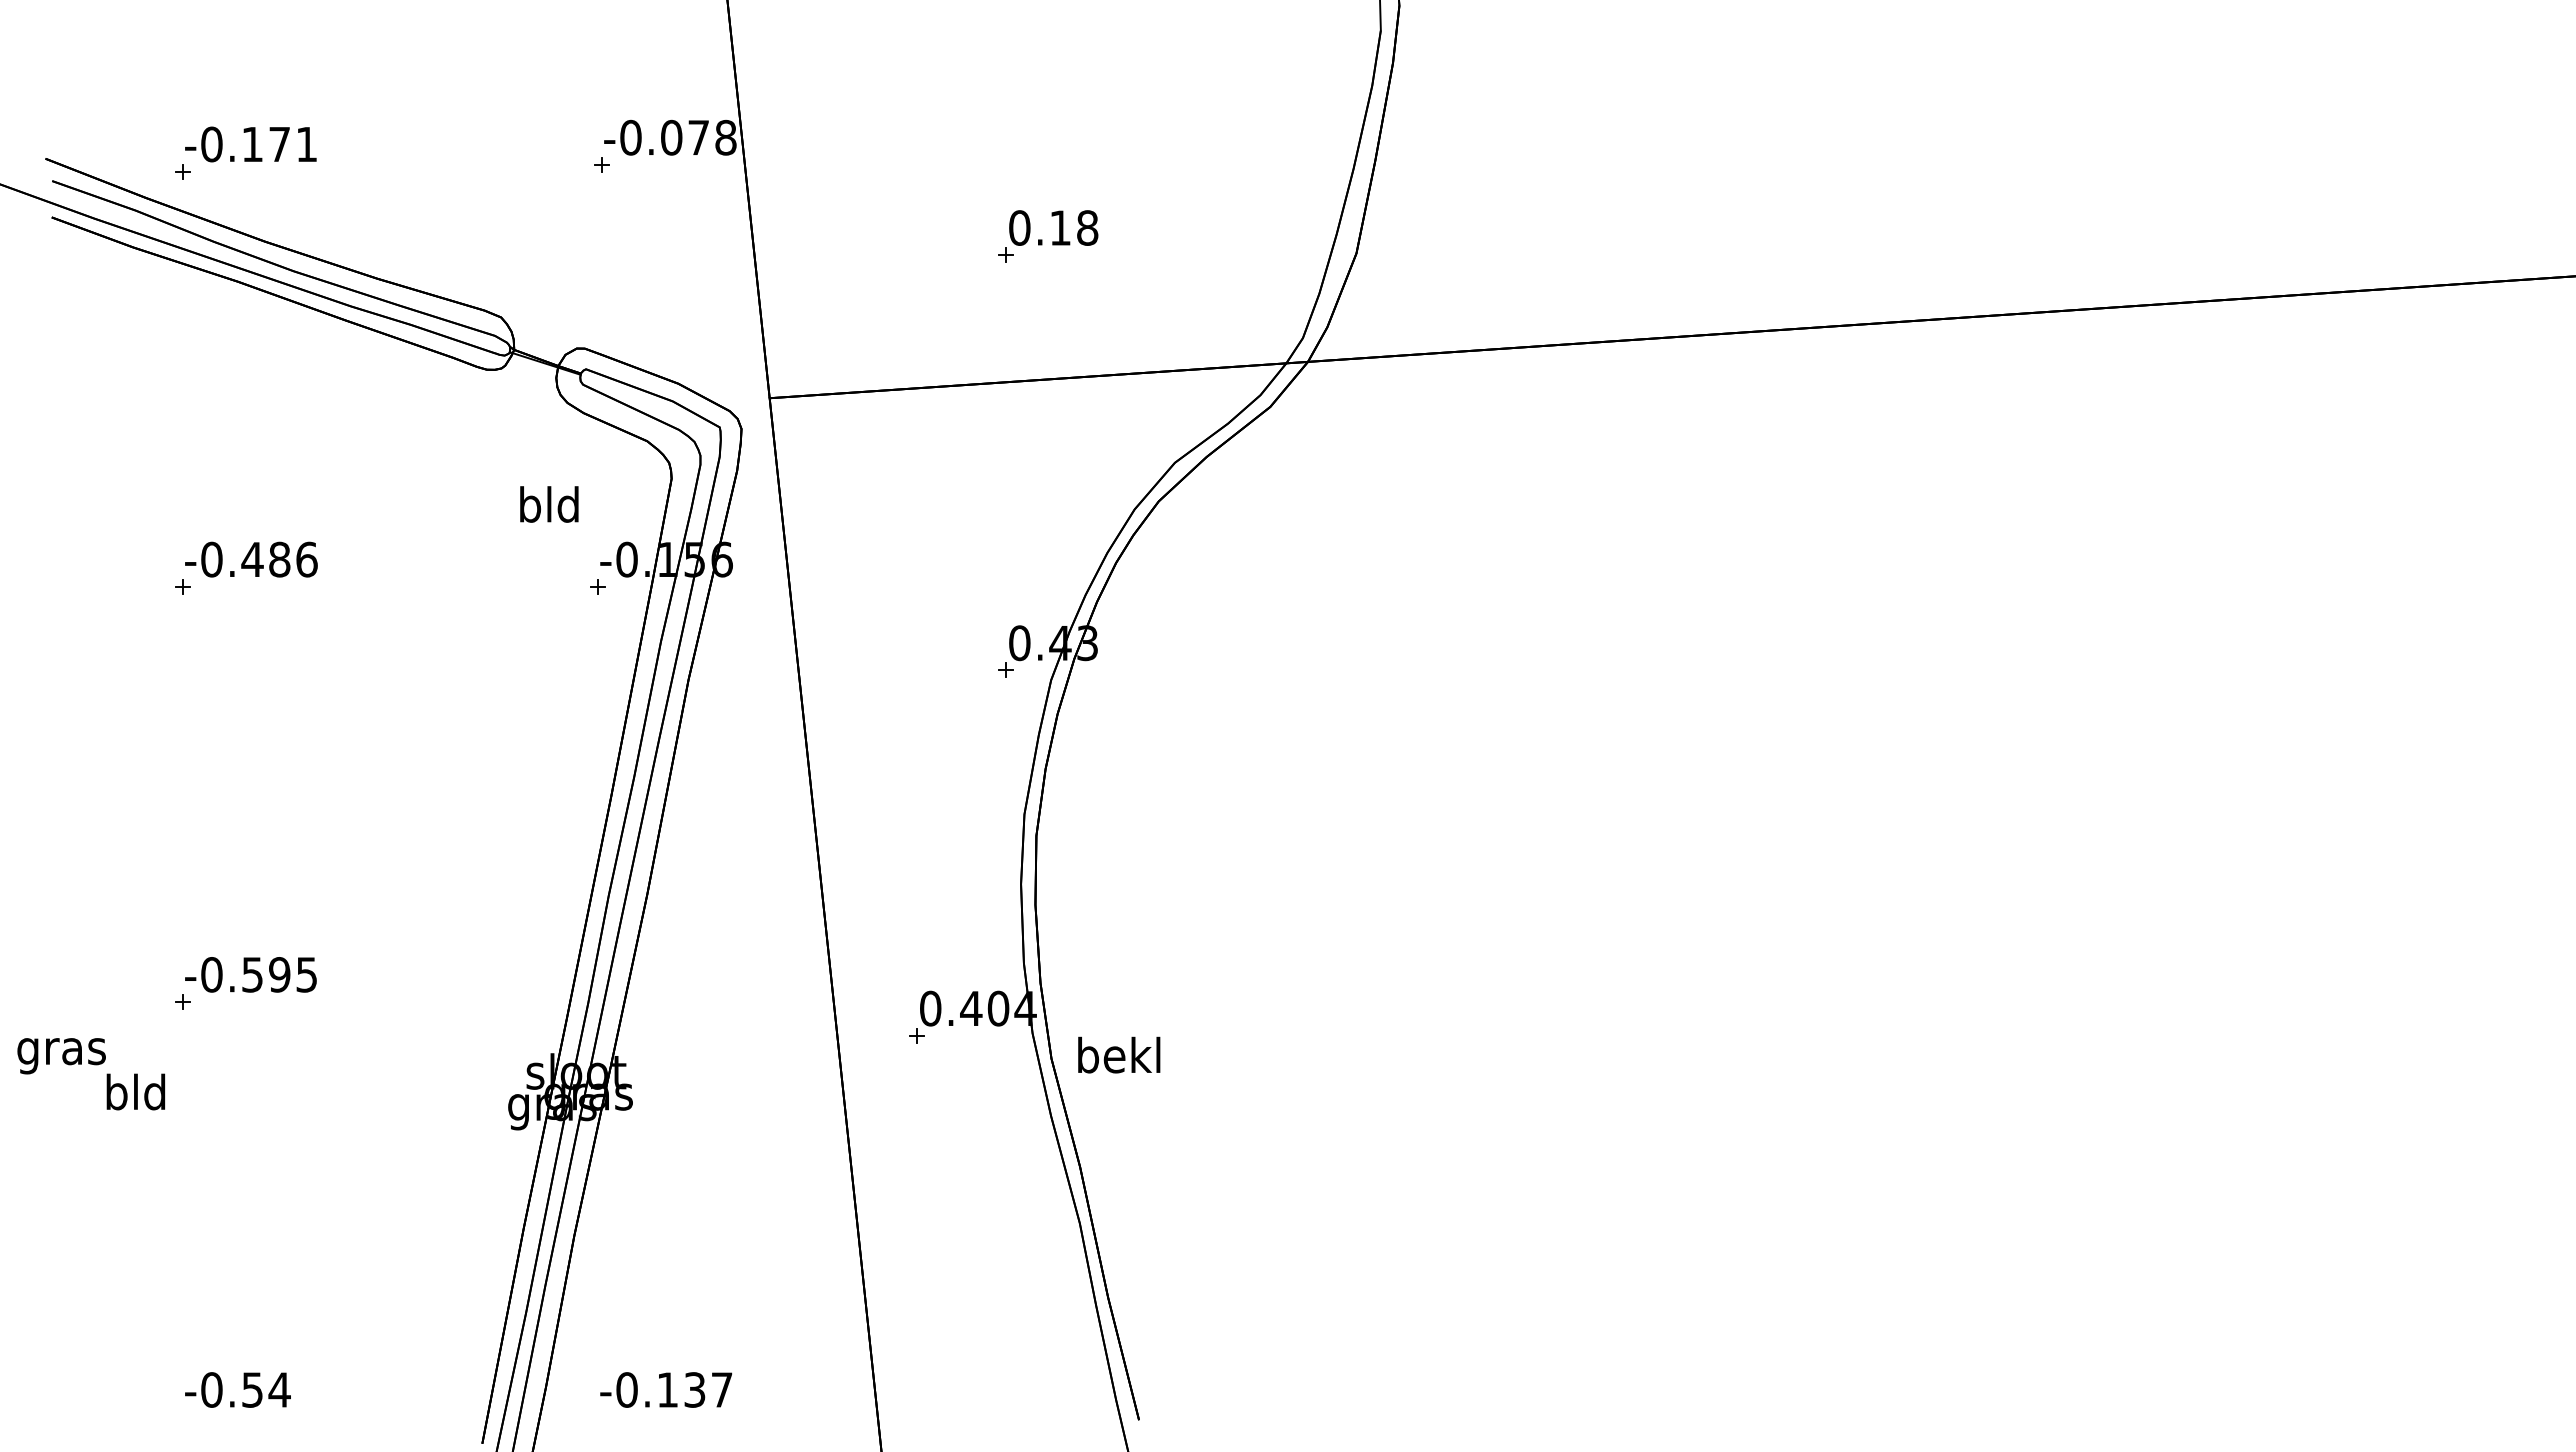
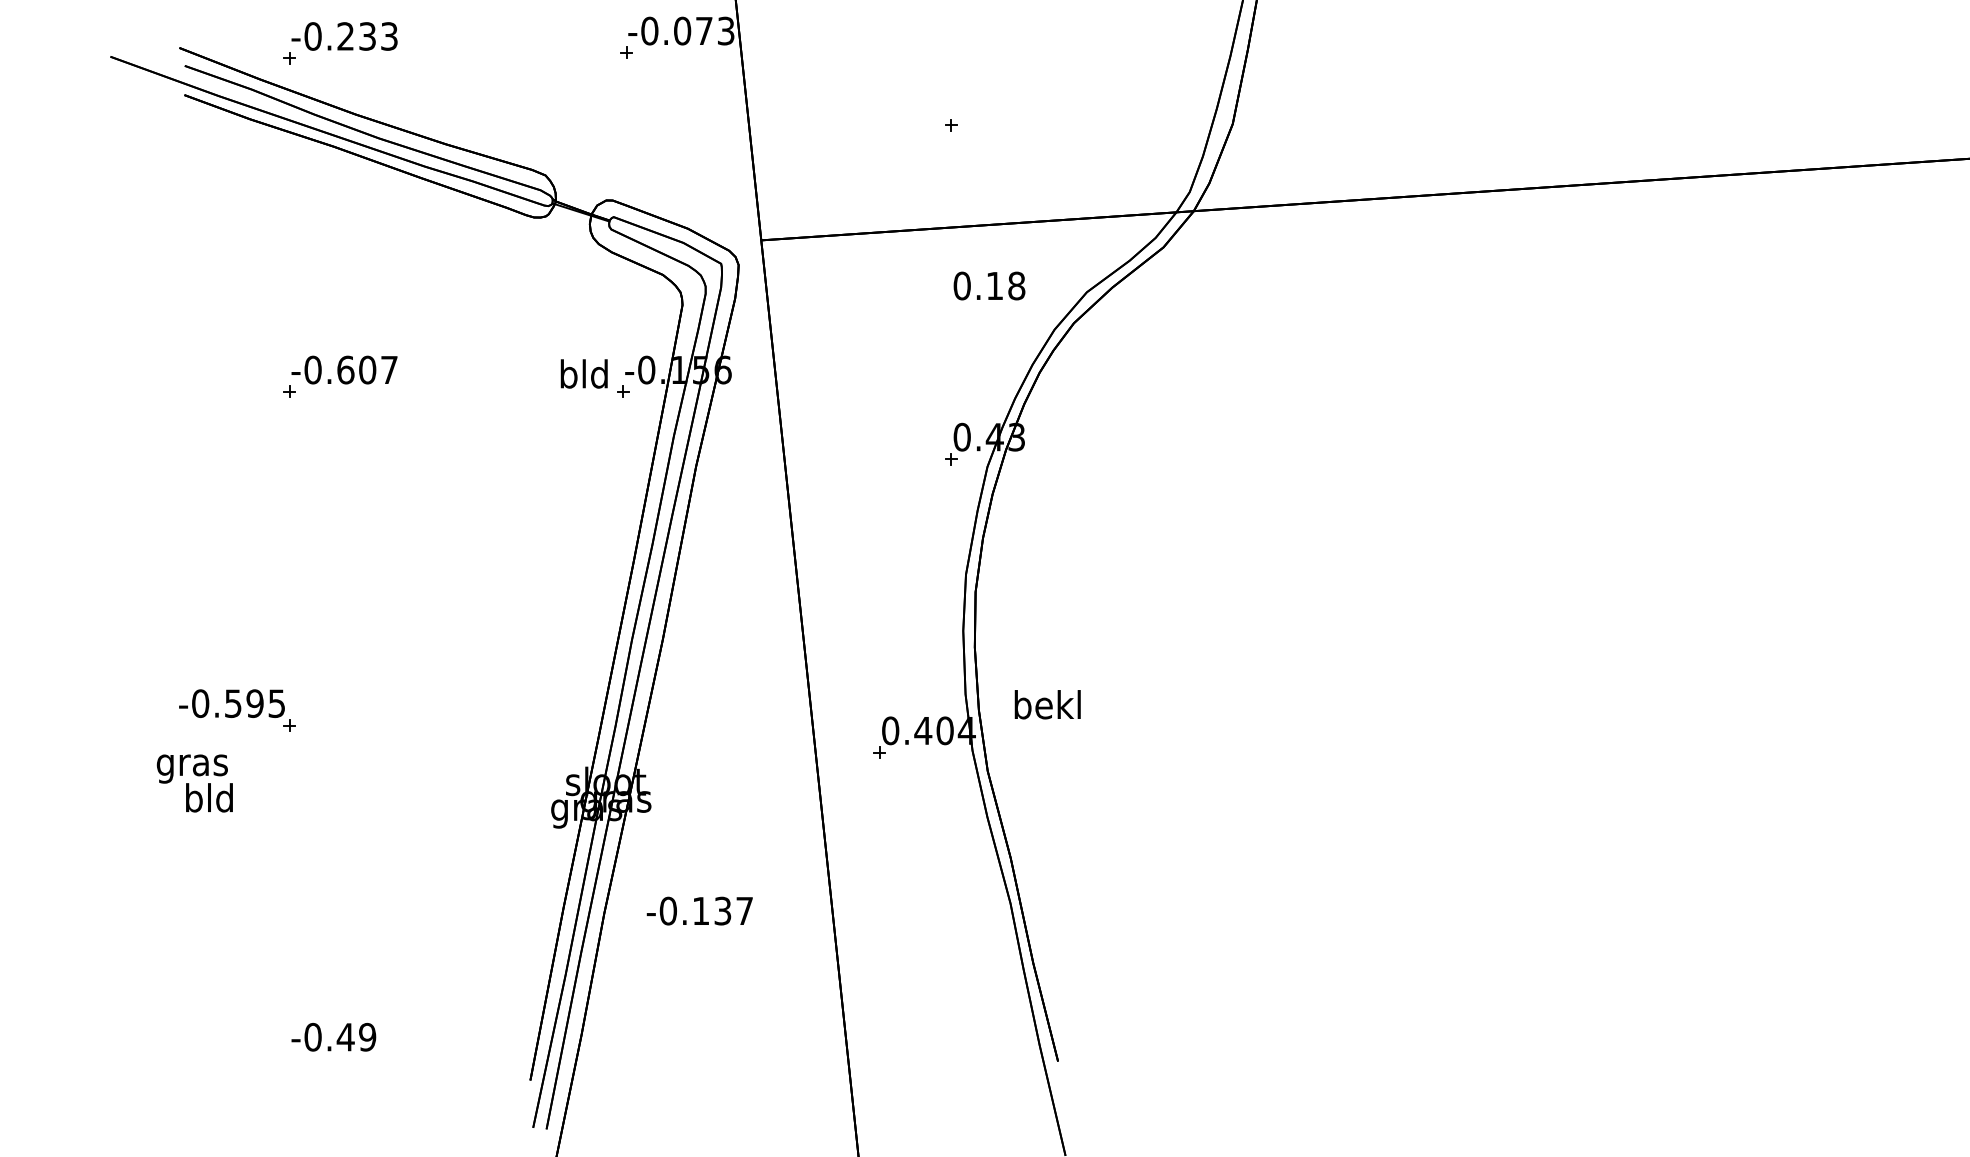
text: (725, 137) -> (725, 30), -0.078 -> -0.073
text: (279, 144) -> (367, 36), -0.171 -> -0.233
text: (1053, 227) -> (989, 285), moved
text: (549, 504) -> (584, 373), moved
text: (279, 559) -> (367, 369), -0.486 -> -0.607
text: (250, 974) -> (231, 703), moved
text: (1119, 1054) -> (1047, 704), moved
text: (135, 1091) -> (209, 797), moved
text: (265, 1389) -> (356, 1036), -0.54 -> -0.49
text: (666, 1389) -> (700, 910), moved

